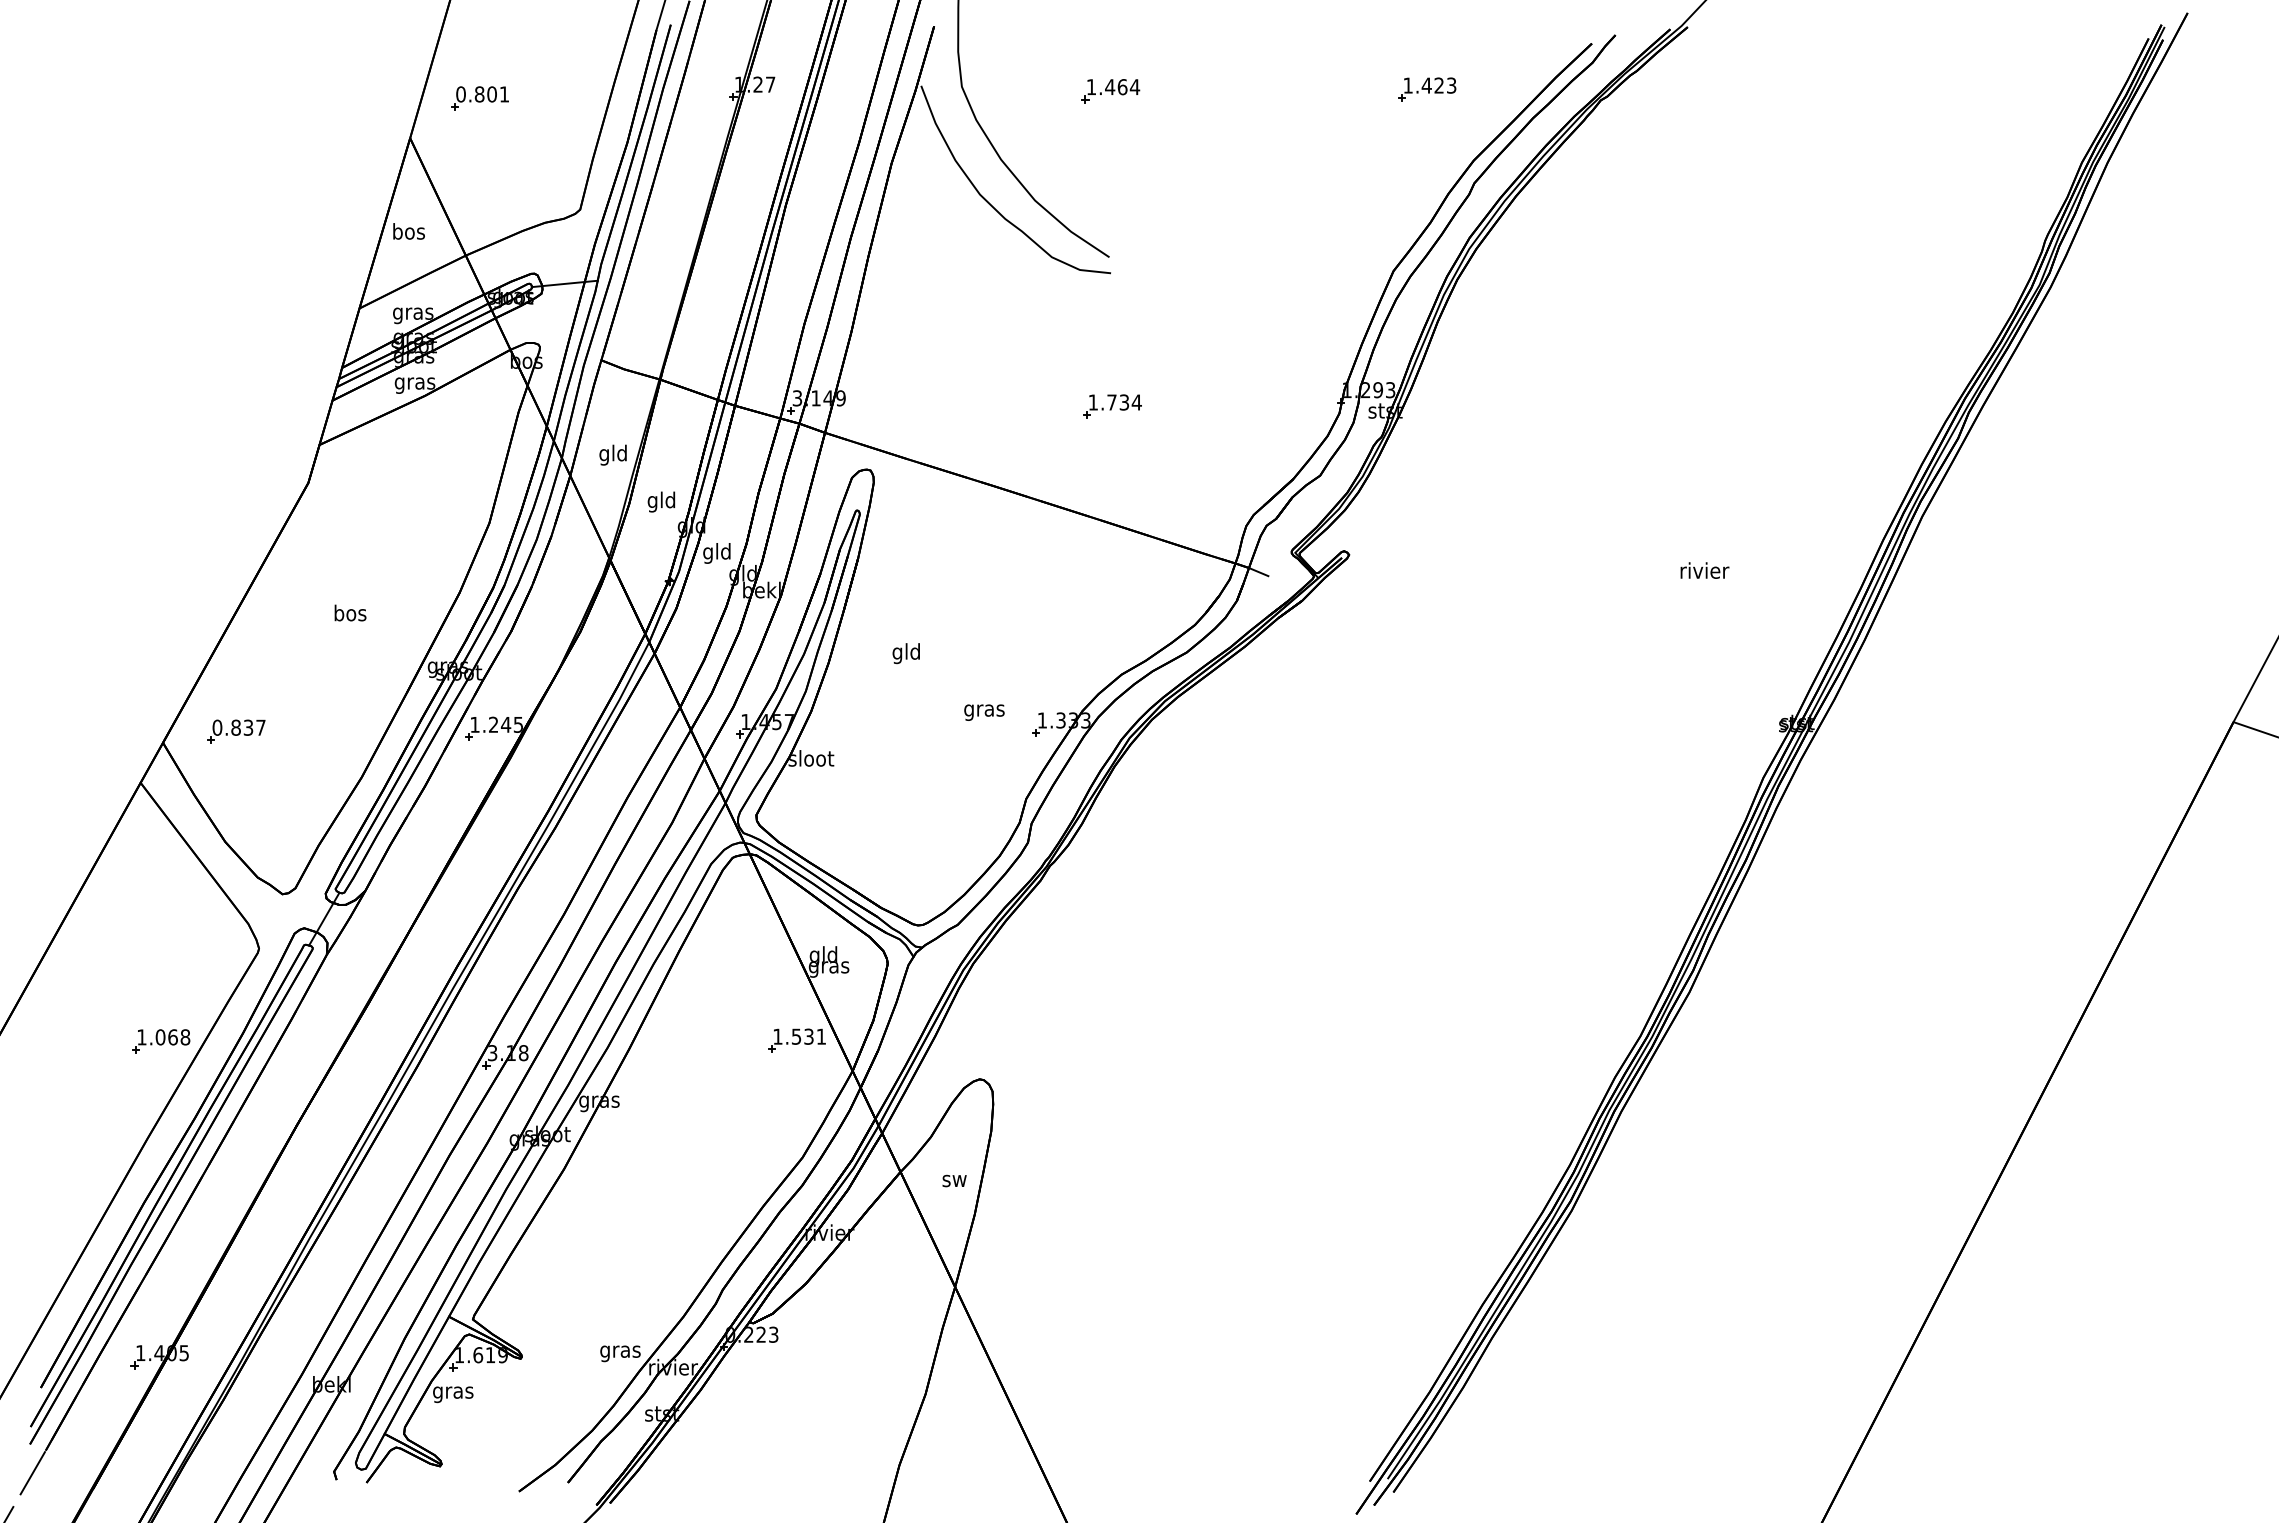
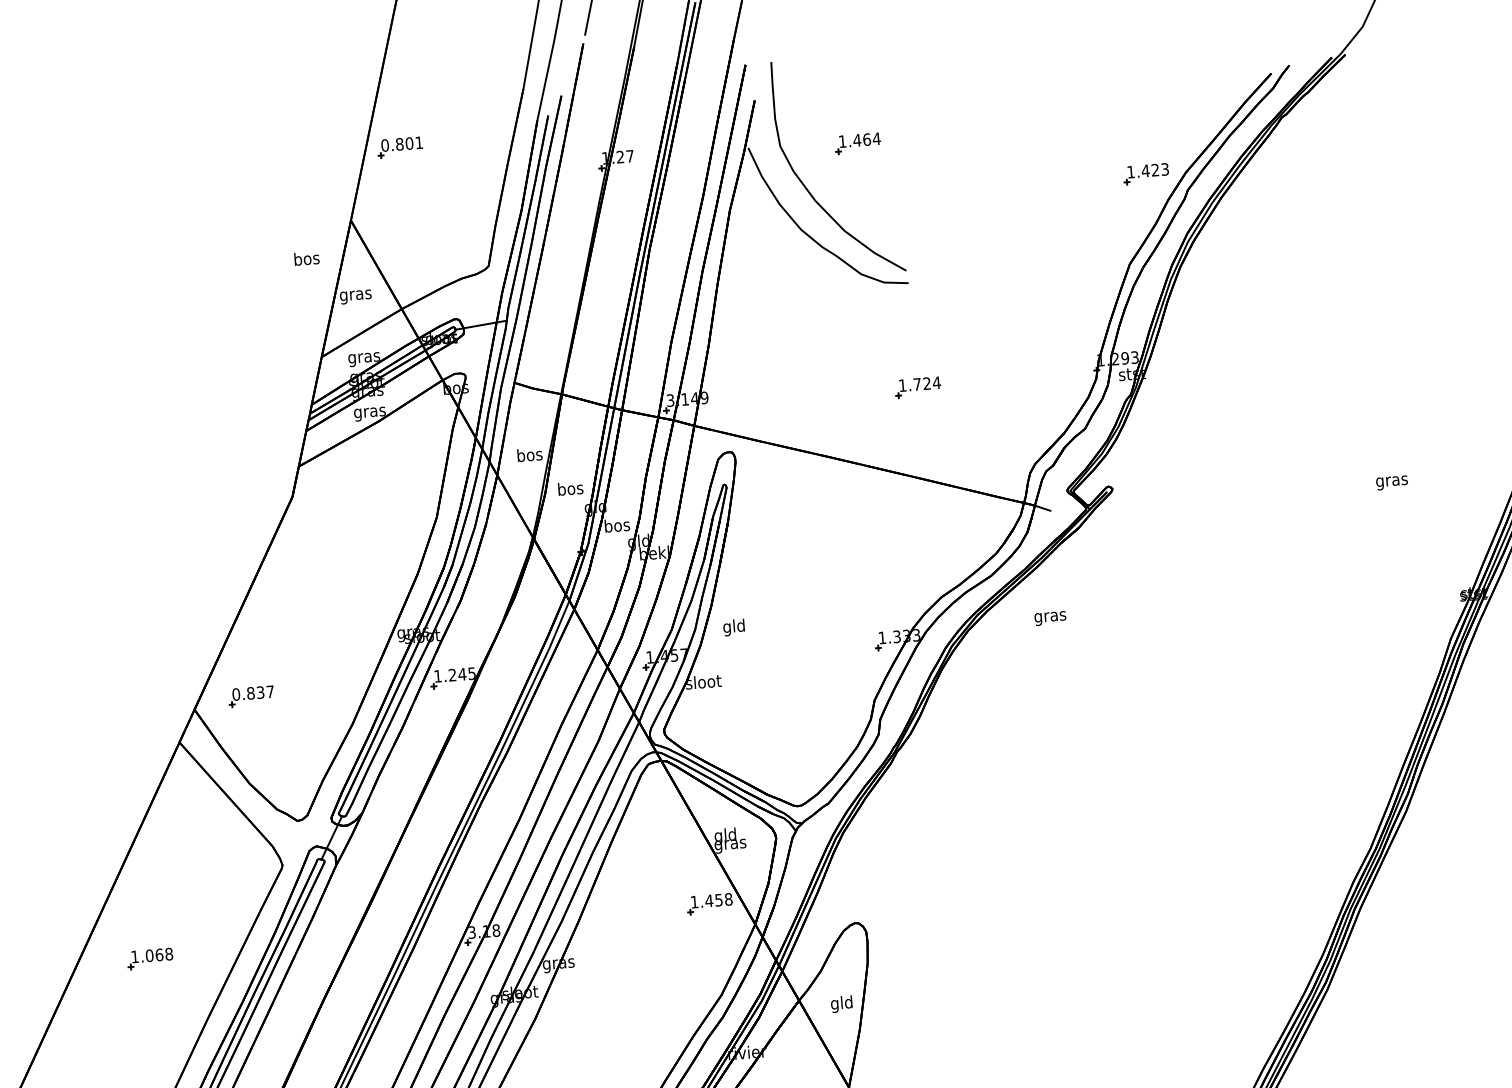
part: (1427, 89) -> (1146, 173), moved
part: (1110, 91) -> (857, 143), moved
part: (479, 98) -> (399, 147), moved
text: (408, 233) -> (355, 295), bos -> gras
text: (1123, 402) -> (926, 383), 1.734 -> 1.724
text: (613, 454) -> (529, 455), gld -> bos
text: (661, 501) -> (570, 489), gld -> bos
text: (717, 553) -> (617, 527), gld -> bos
text: (1704, 572) -> (1392, 481), rivier -> gras
text: (350, 612) -> (306, 258), moved
text: (905, 653) -> (733, 627), moved
text: (984, 712) -> (1050, 618), moved
text: (808, 1036) -> (718, 900), 1.531 -> 1.458
part: (161, 1041) -> (150, 958), moved
text: (953, 1180) -> (841, 1003), sw -> gld

